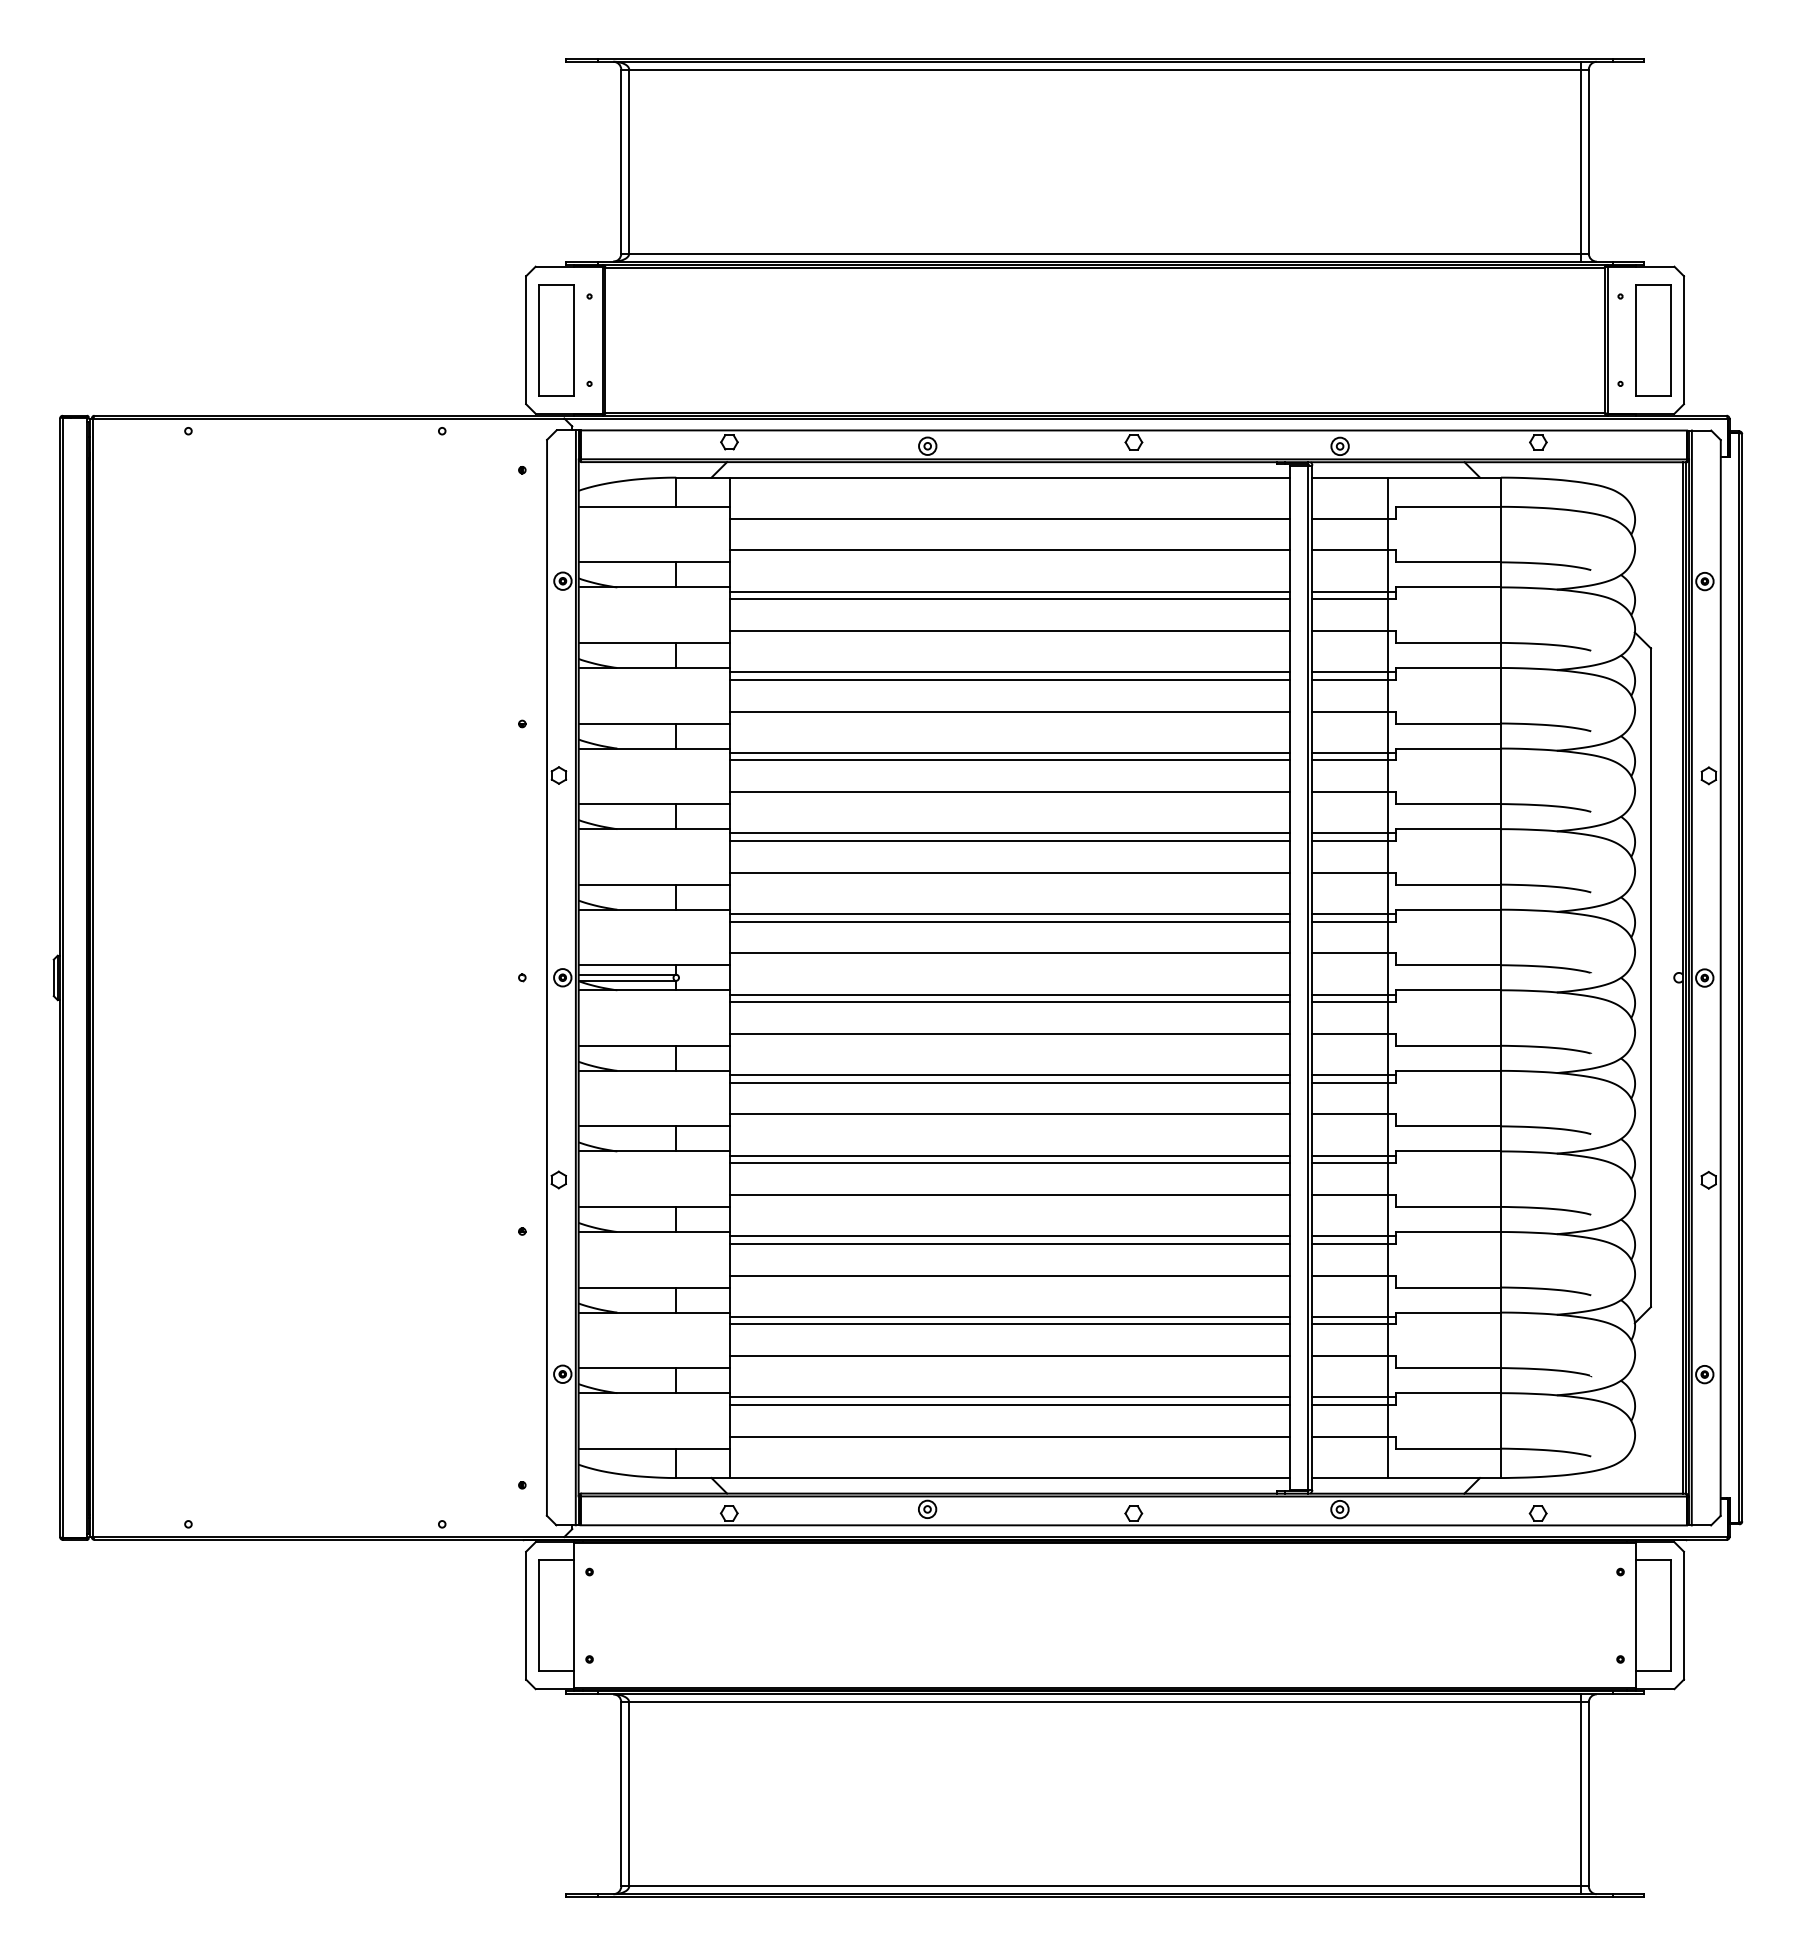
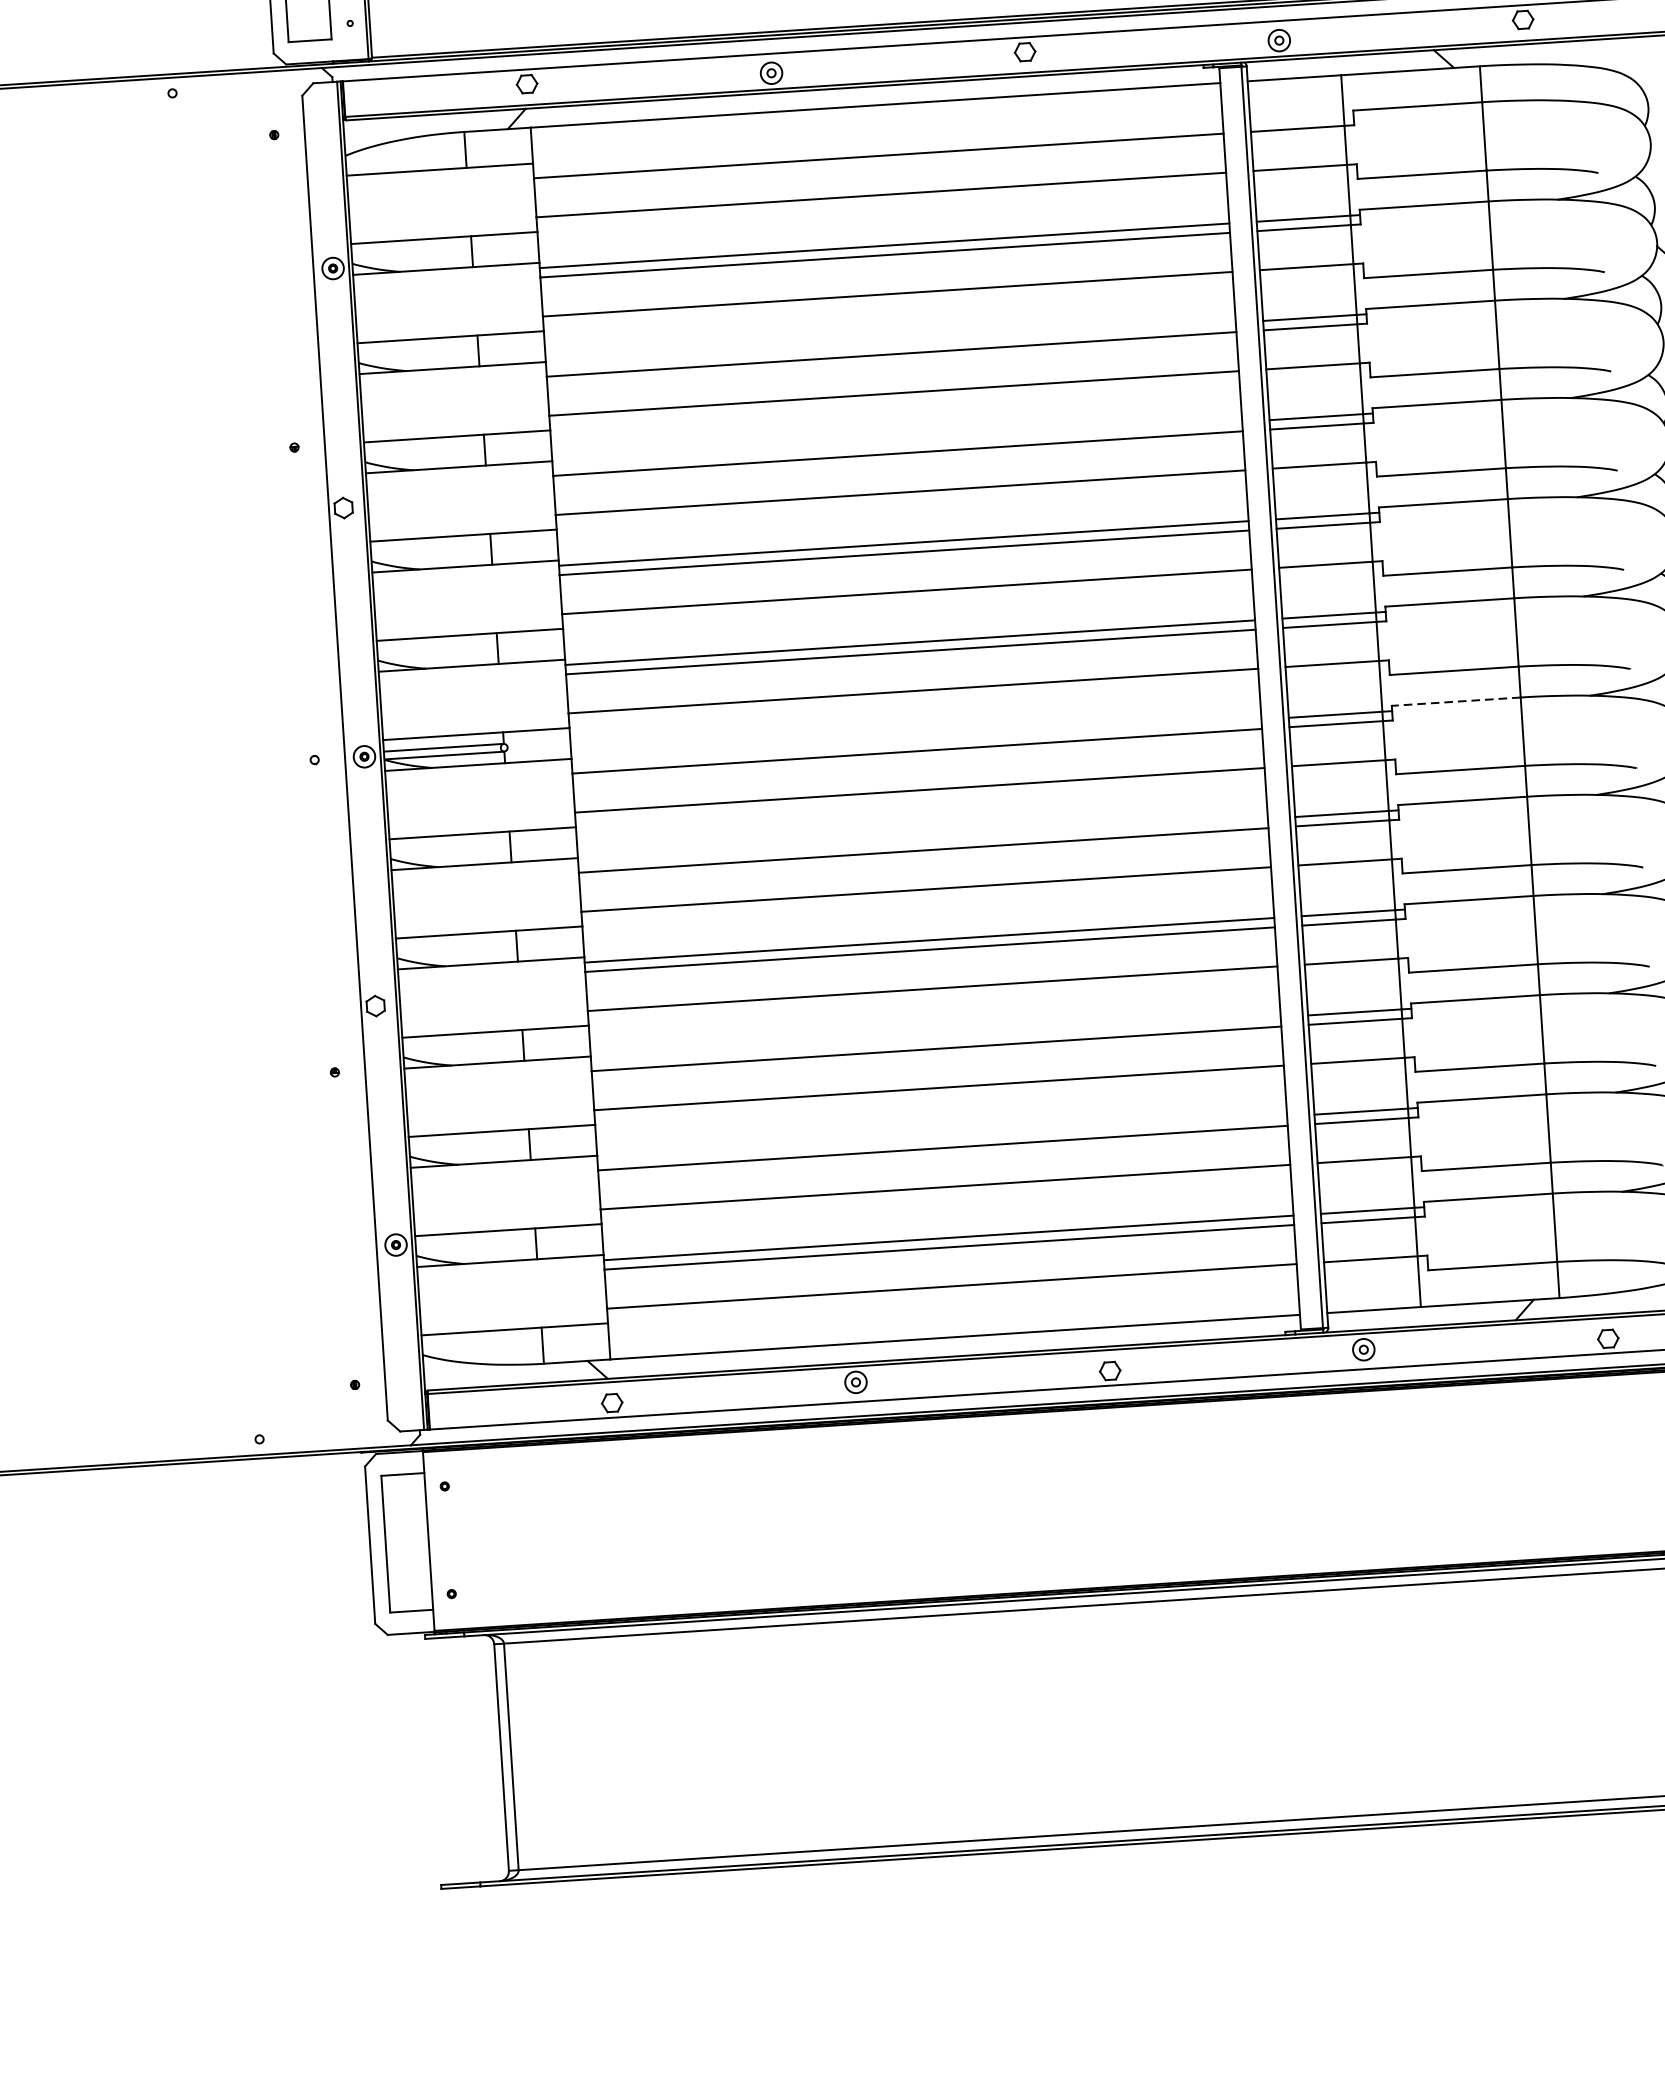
line: (1010, 672) -> (891, 345), removed
line: (1010, 752) -> (897, 443), removed
line: (1448, 990) -> (1456, 701), solid -> dashed
line: (1010, 994) -> (917, 741), removed
line: (1010, 1075) -> (923, 841), removed
line: (1010, 1236) -> (936, 1039), removed
line: (1010, 1316) -> (942, 1138), removed

